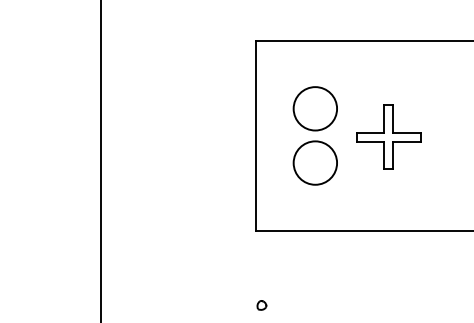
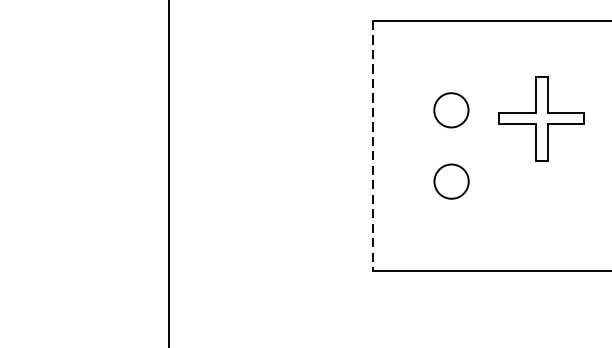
circle: (314, 108) -> (450, 109), size x0.6
line: (255, 135) -> (372, 145), solid -> dashed
part: (388, 136) -> (541, 117), moved
circle: (315, 162) -> (451, 180), size x0.6

